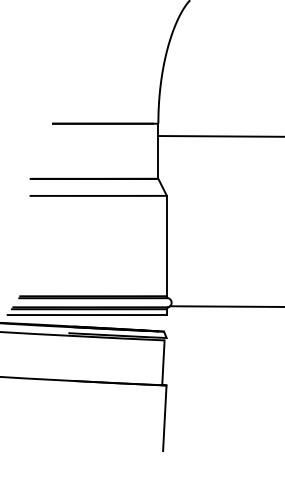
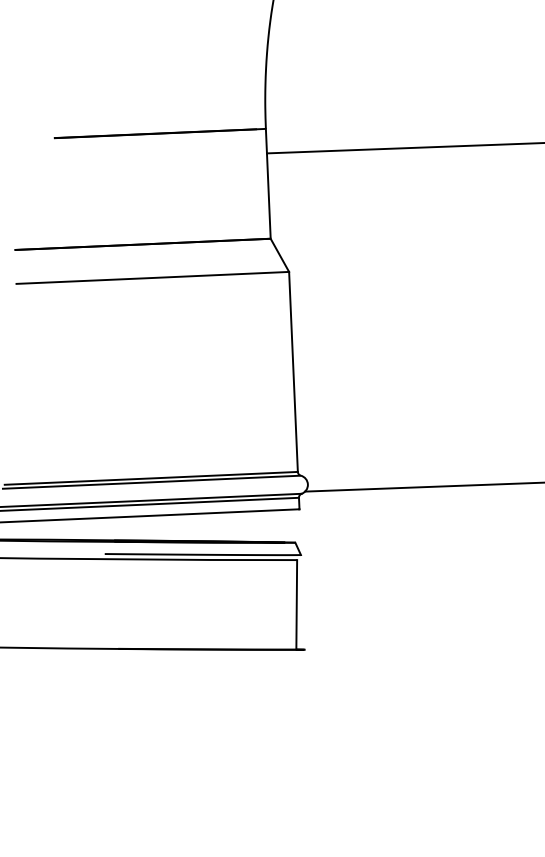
line: (164, 418) -> (303, 715), removed

